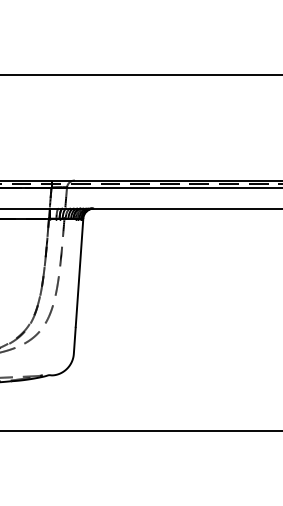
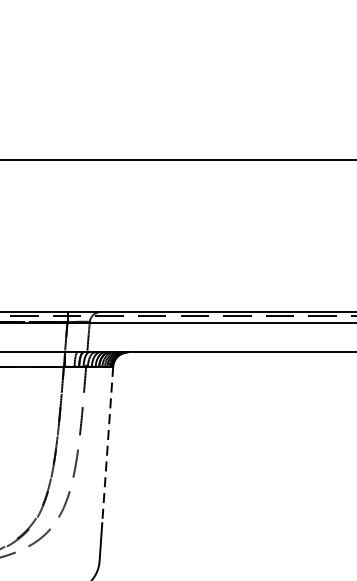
line: (79, 273) -> (107, 445), solid -> dashed

